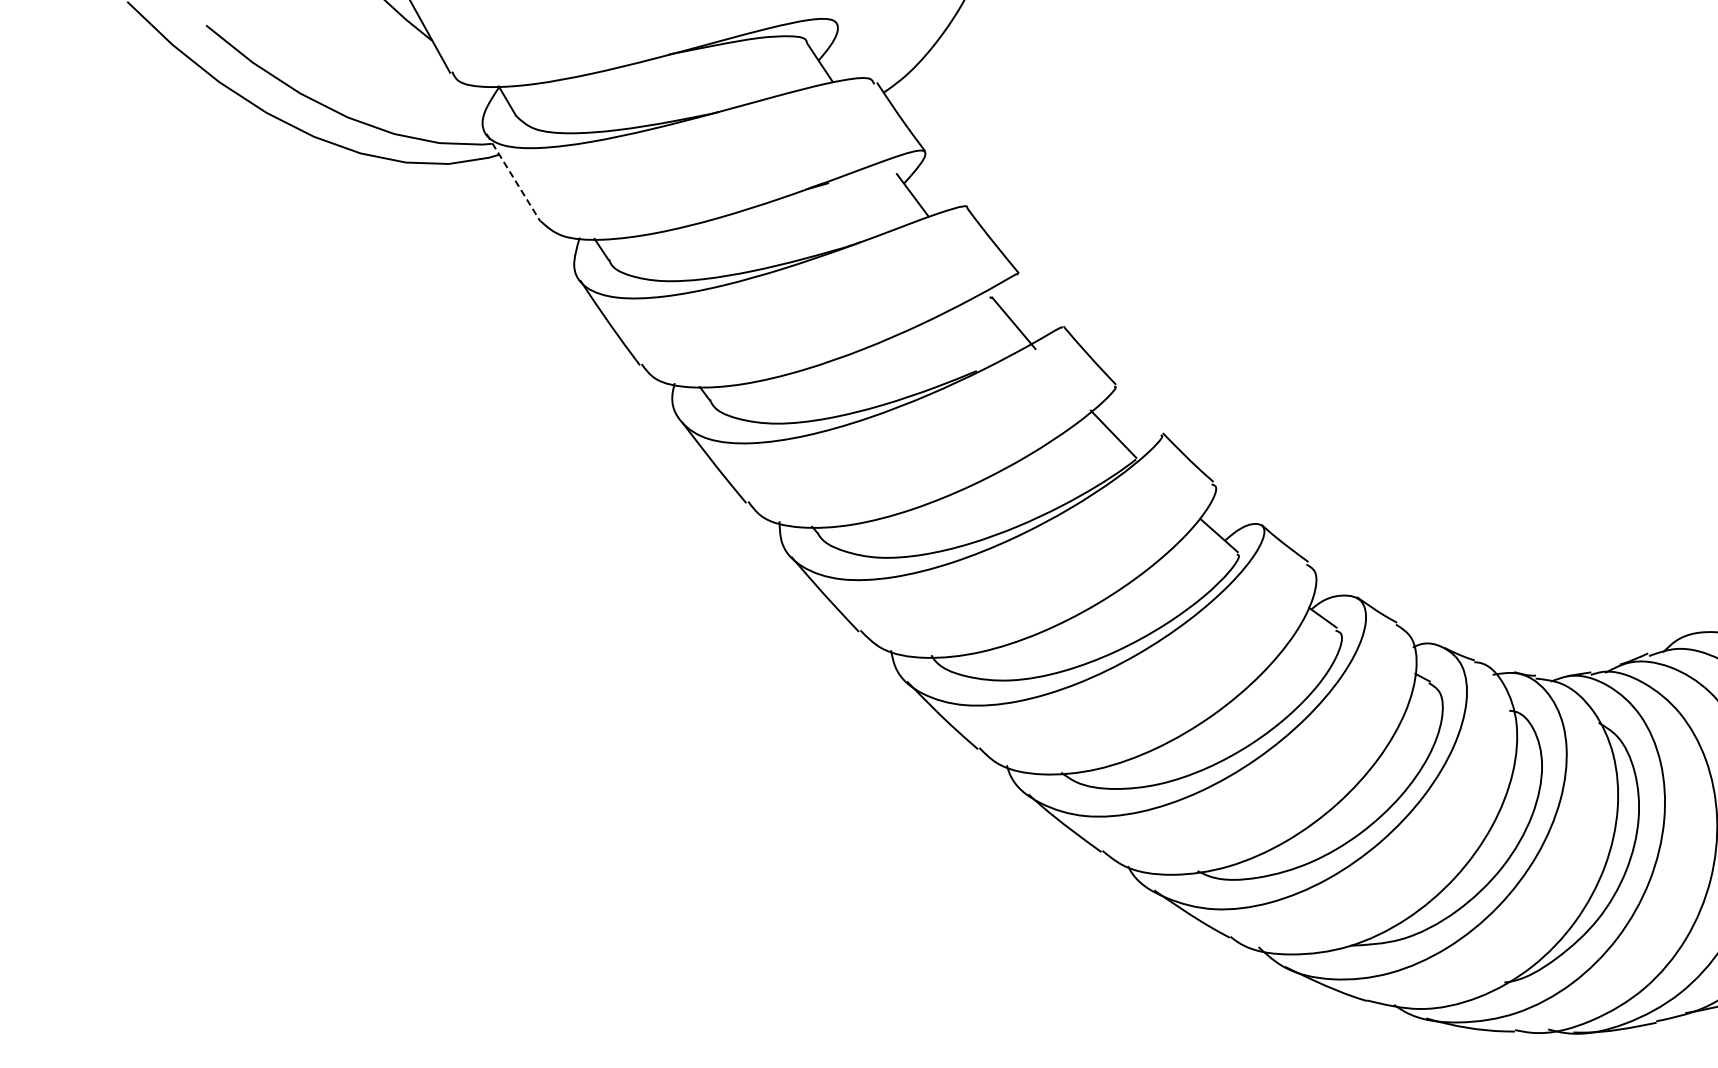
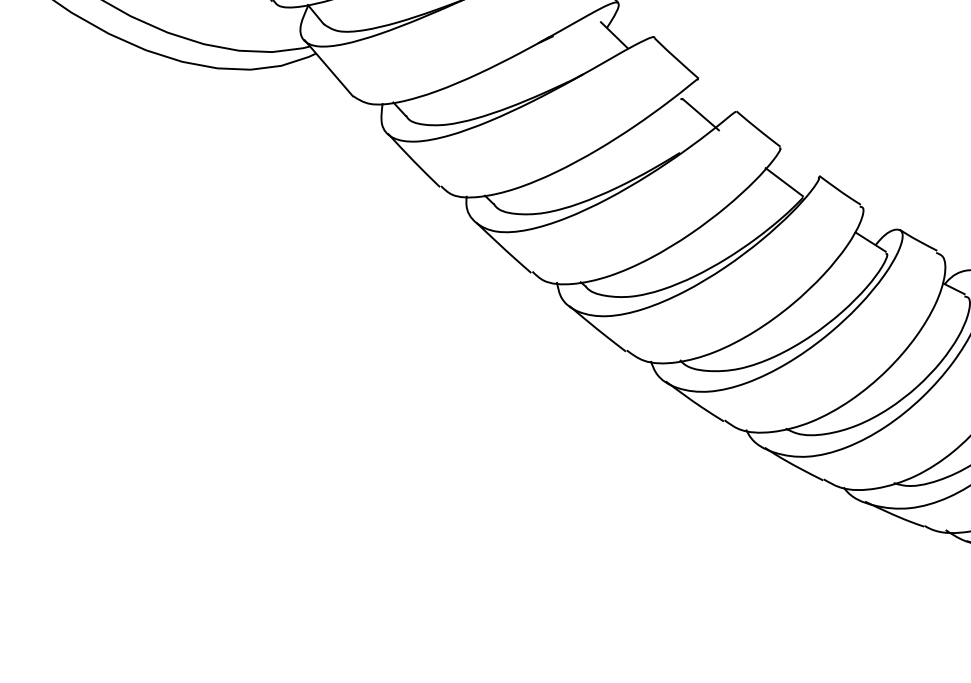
line: (513, 178) -> (328, 68), dashed -> solid

